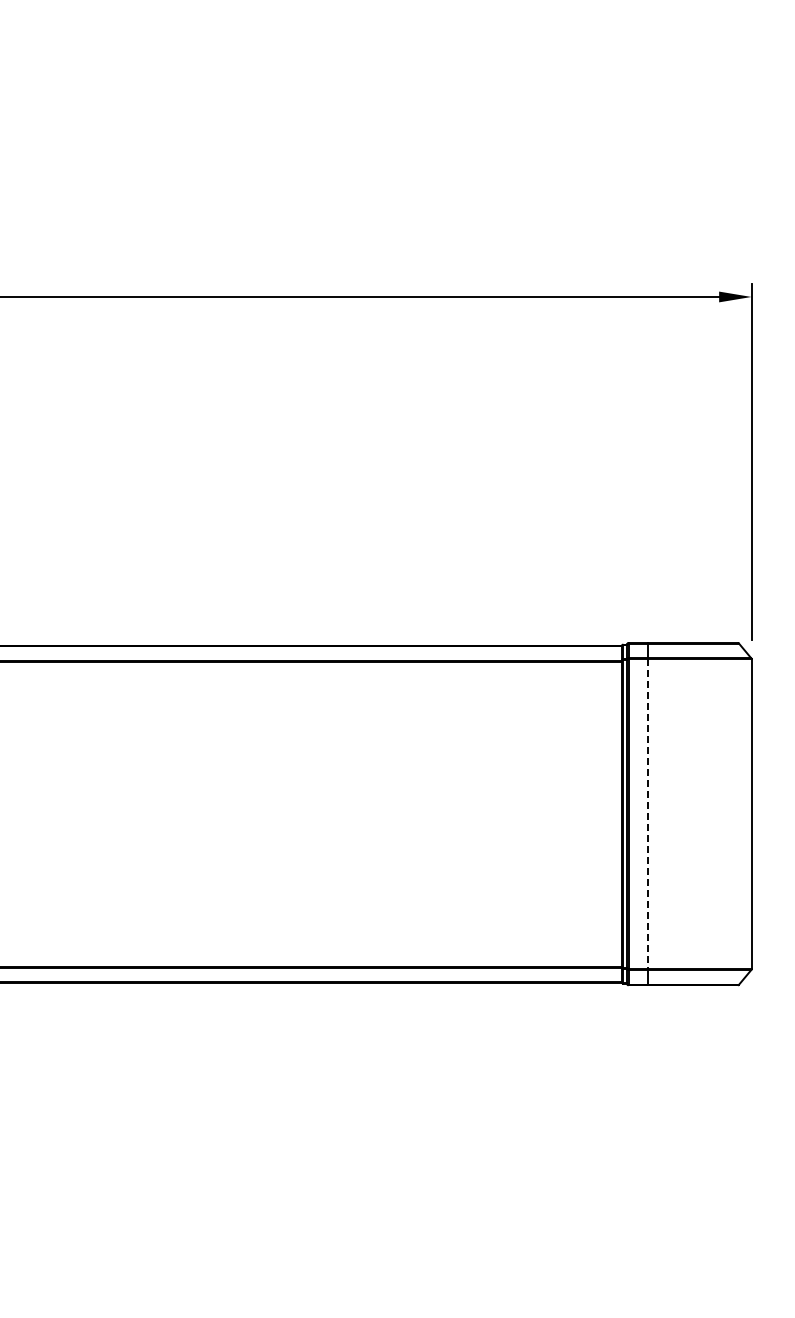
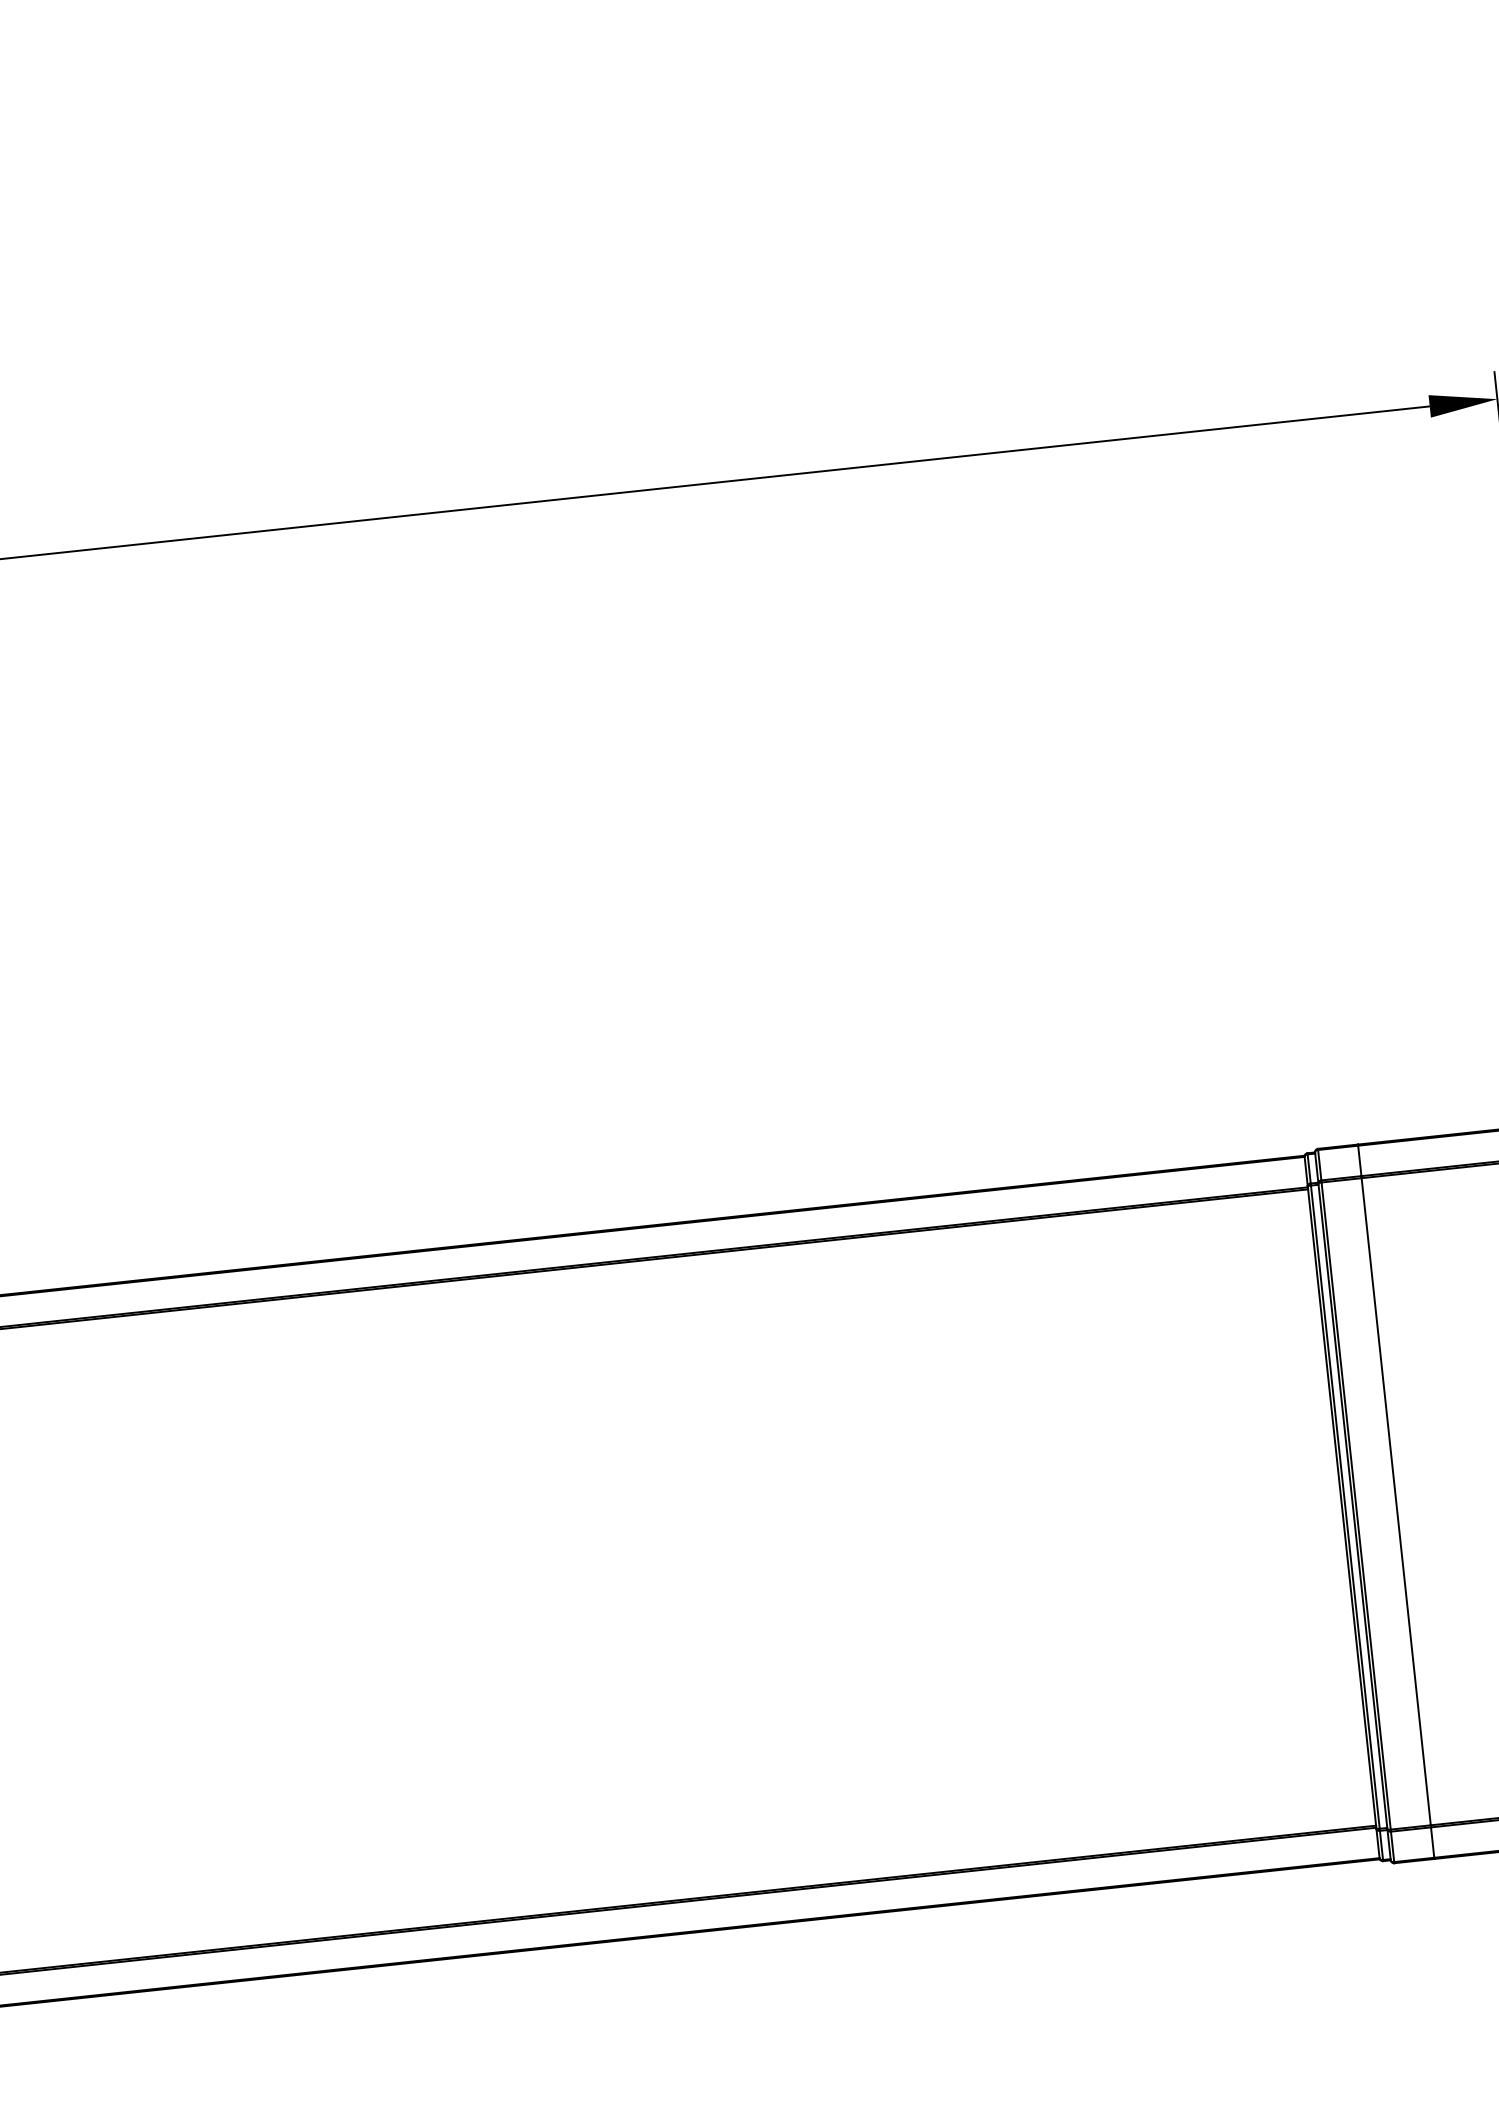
line: (647, 814) -> (1395, 1502), dashed -> solid

